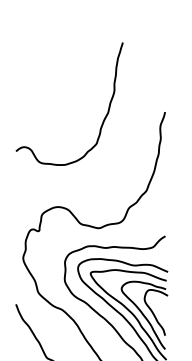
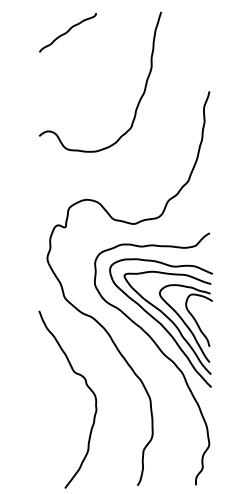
curve: (40, 60) -> (67, 32), added

